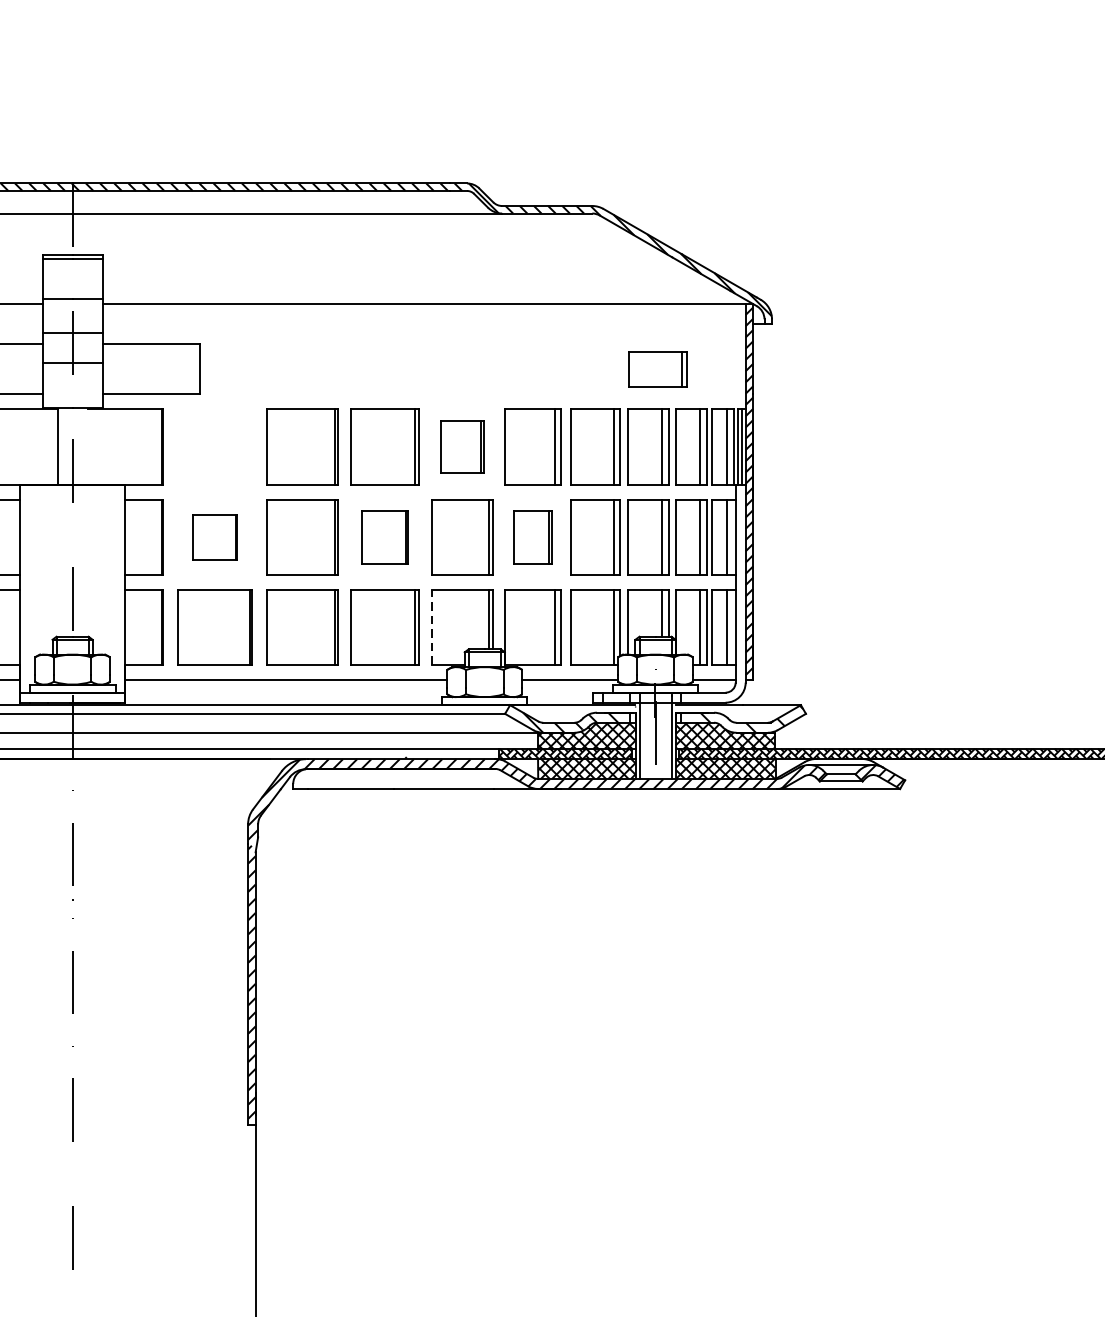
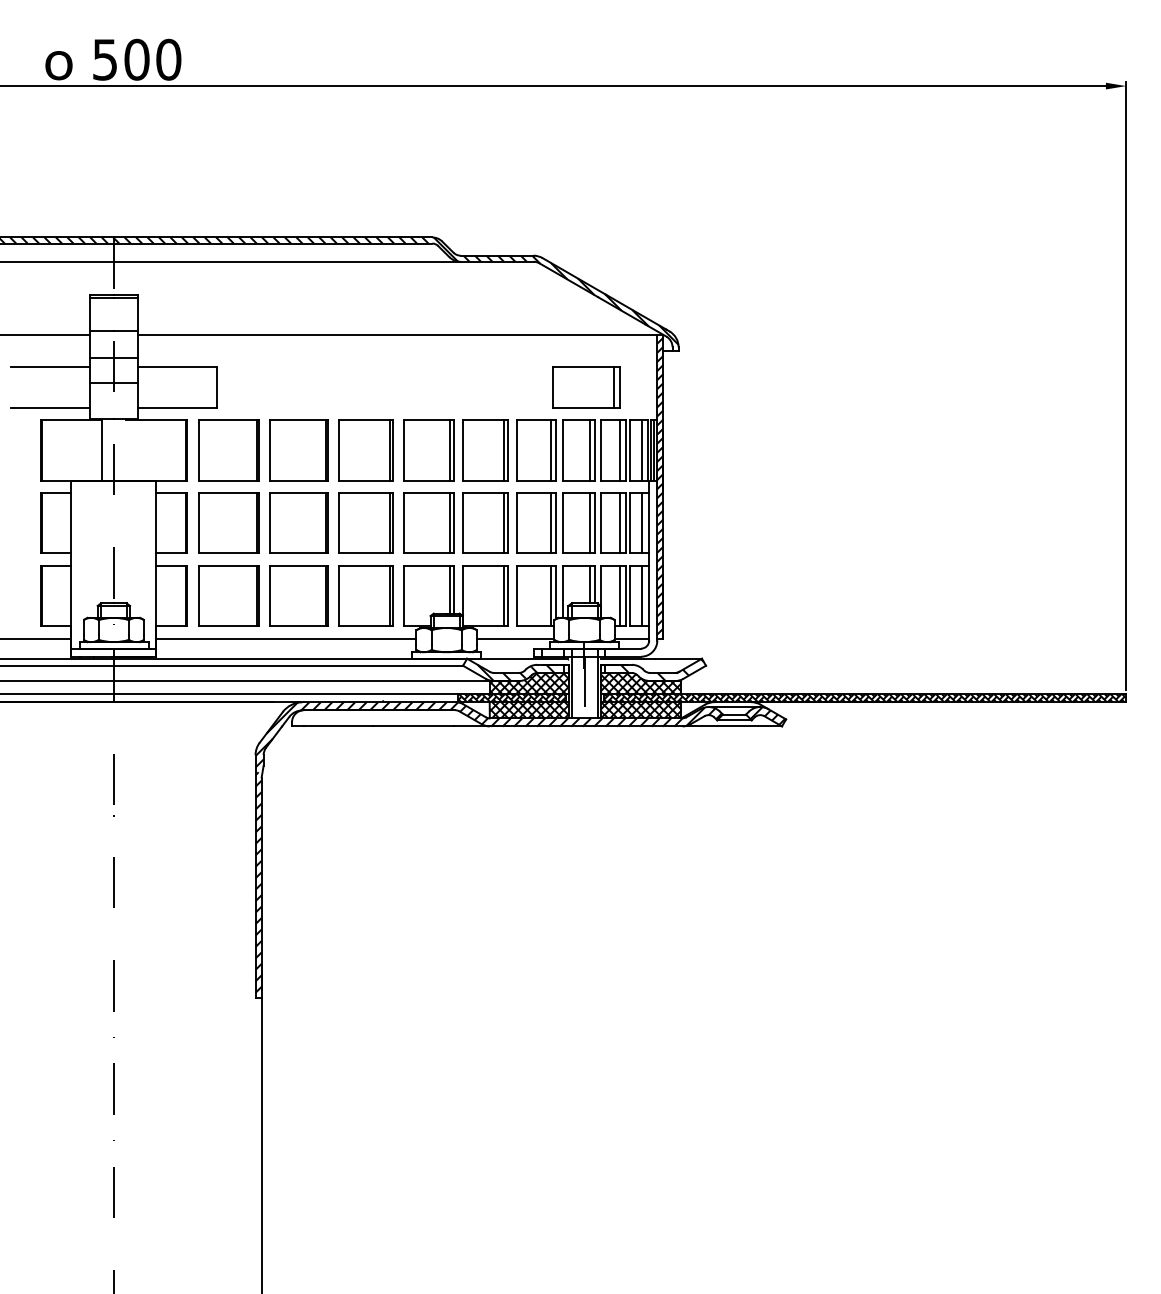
part: (657, 369) -> (586, 387), size x1.43
part: (214, 447) -> (228, 450), added
part: (462, 447) -> (428, 450), size x1.43
part: (214, 536) -> (228, 522), size x1.67
part: (384, 536) -> (365, 522), size x1.43
part: (532, 536) -> (485, 522), size x1.43
line: (431, 626) -> (403, 595), dashed -> solid

